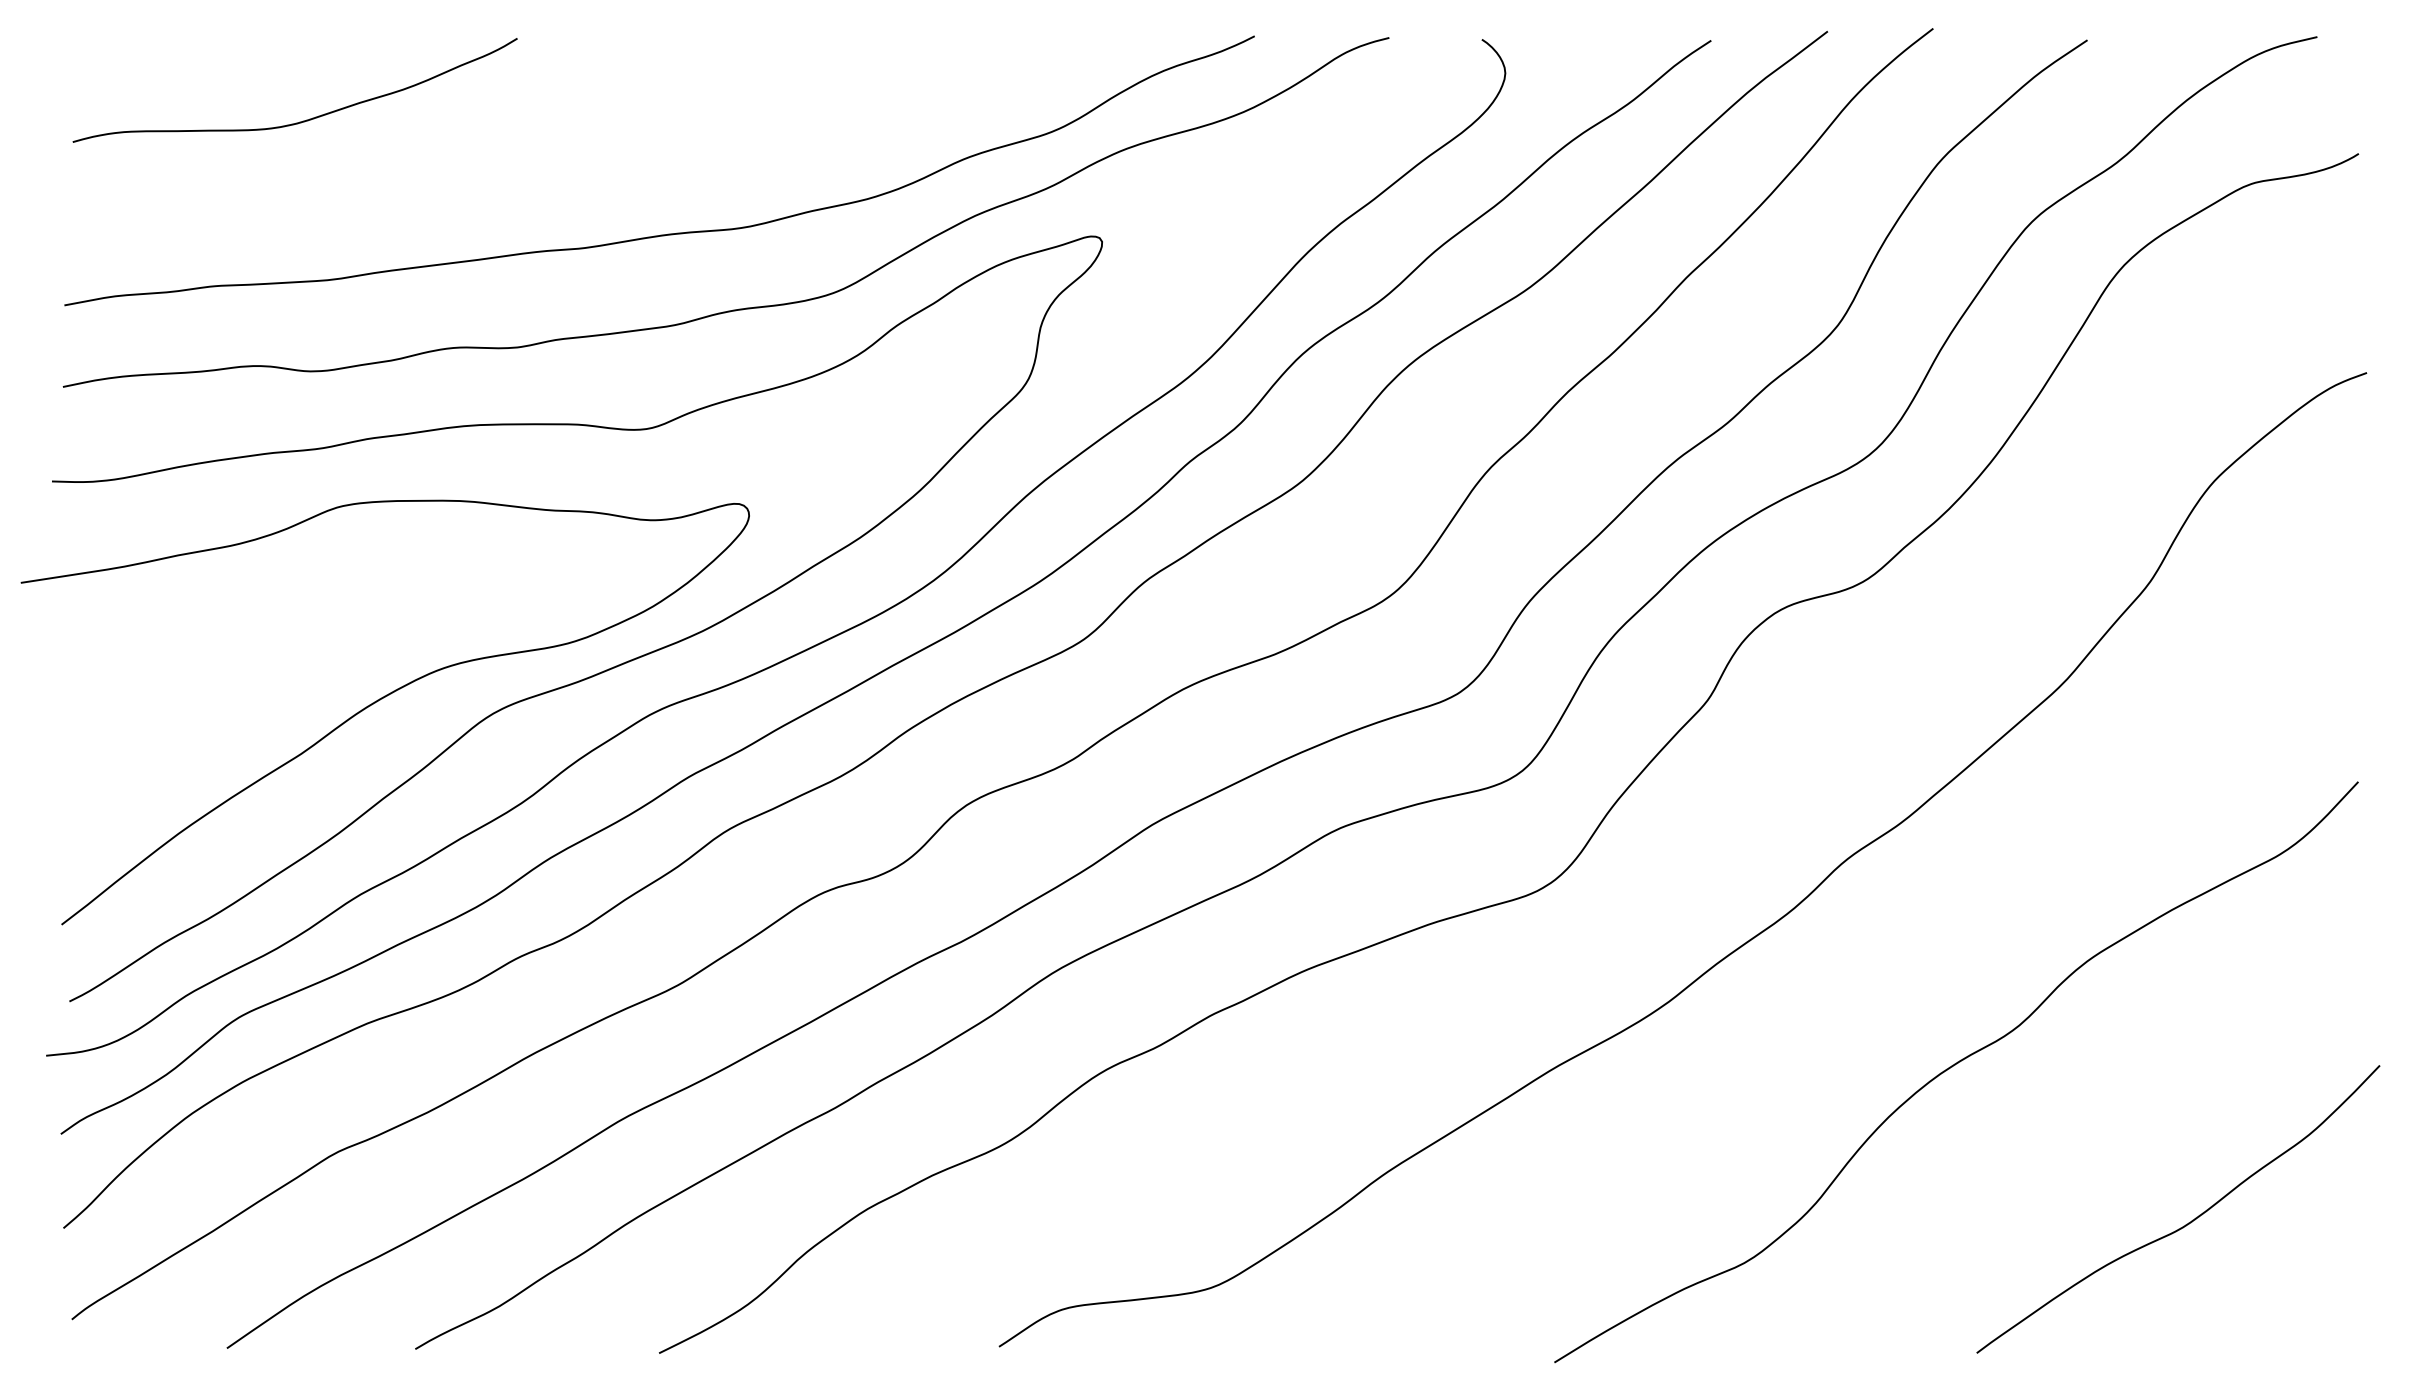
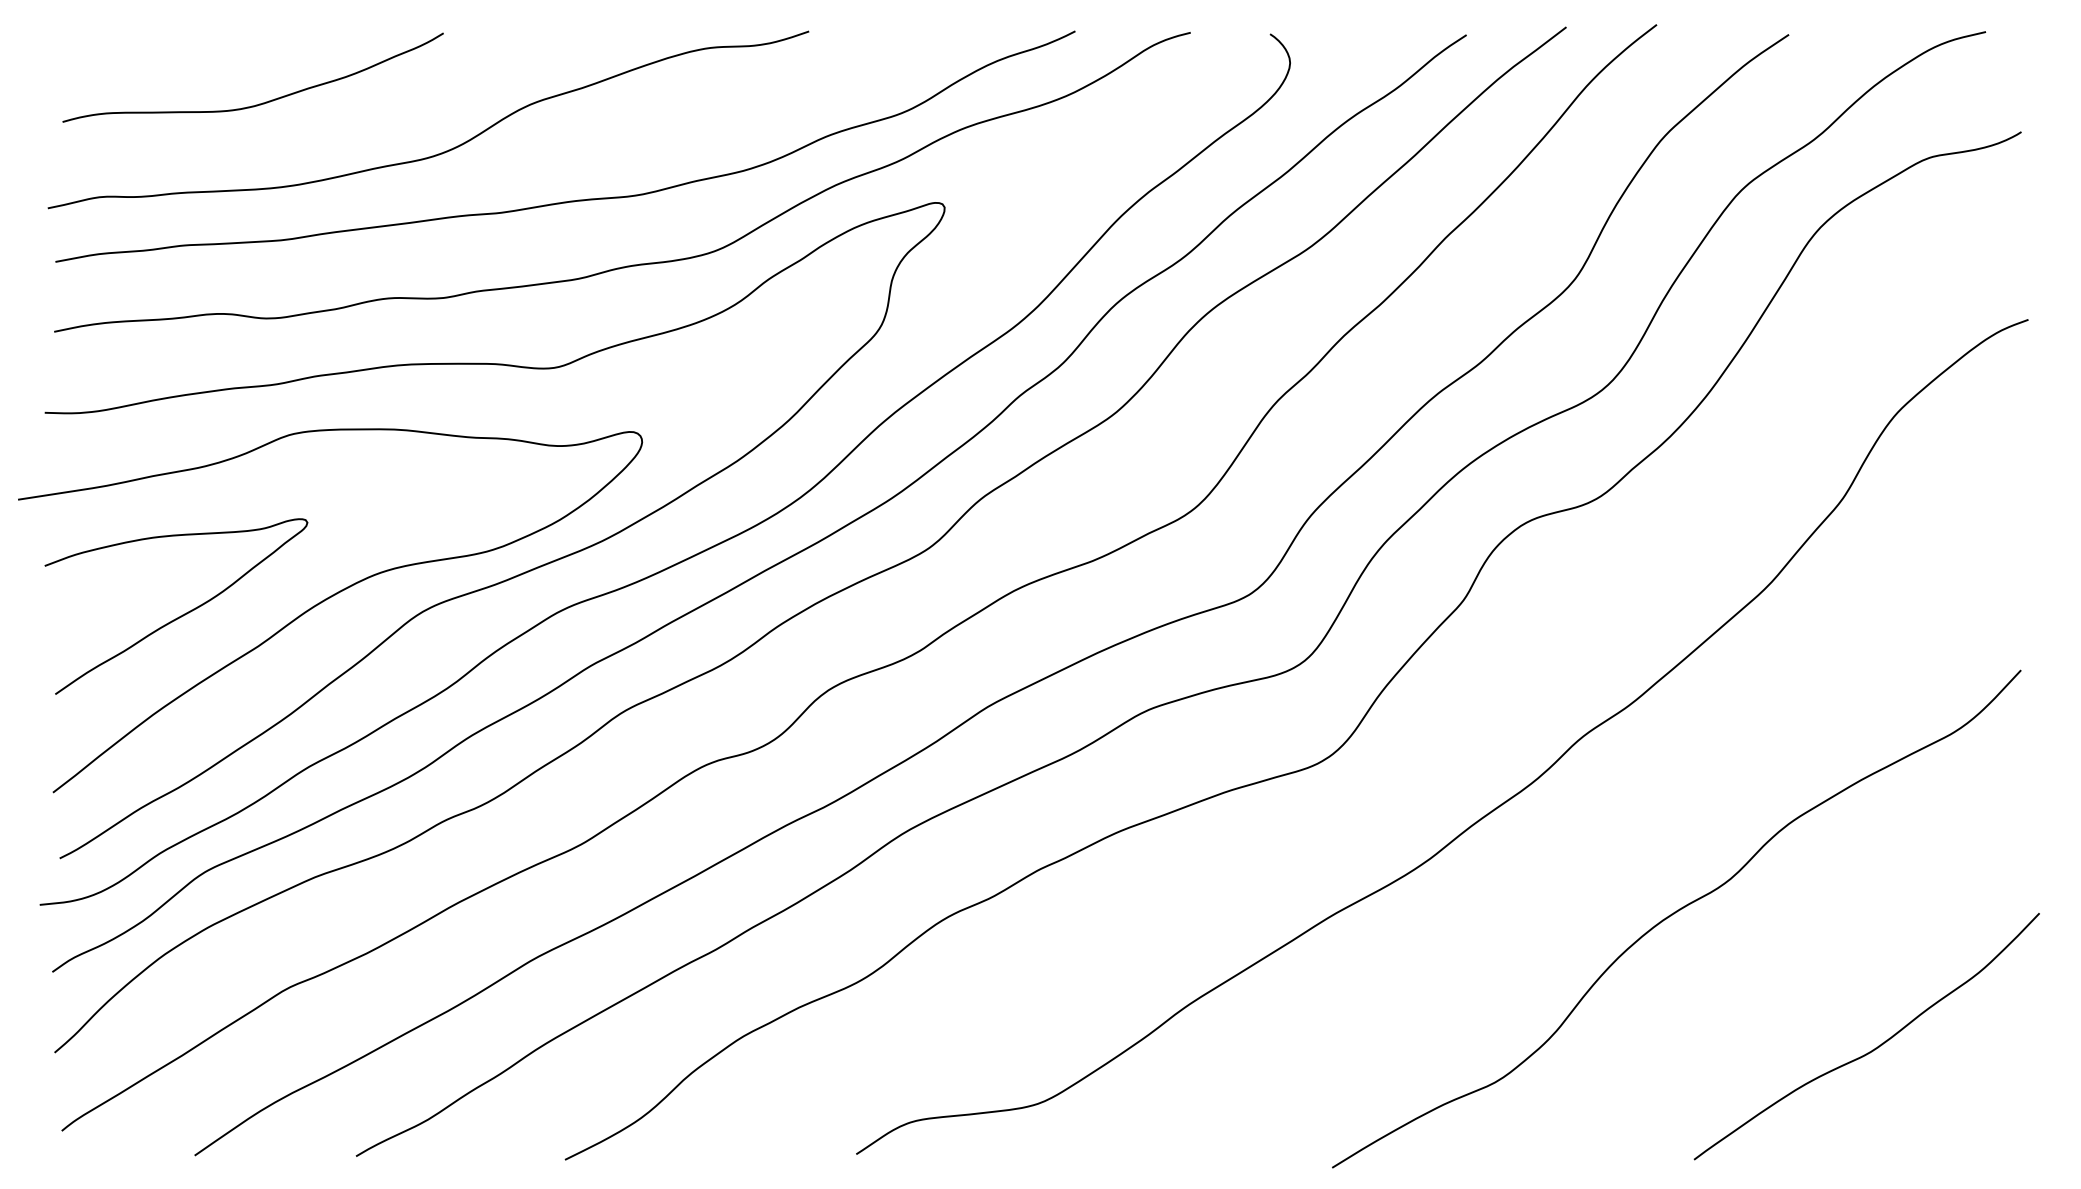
curve: (512, 178) -> (439, 153), added
curve: (213, 716) -> (183, 614), added

